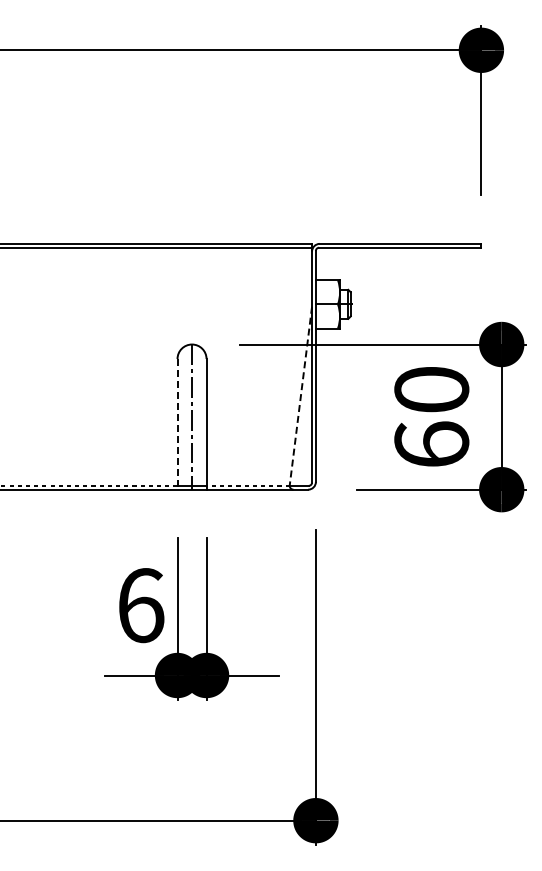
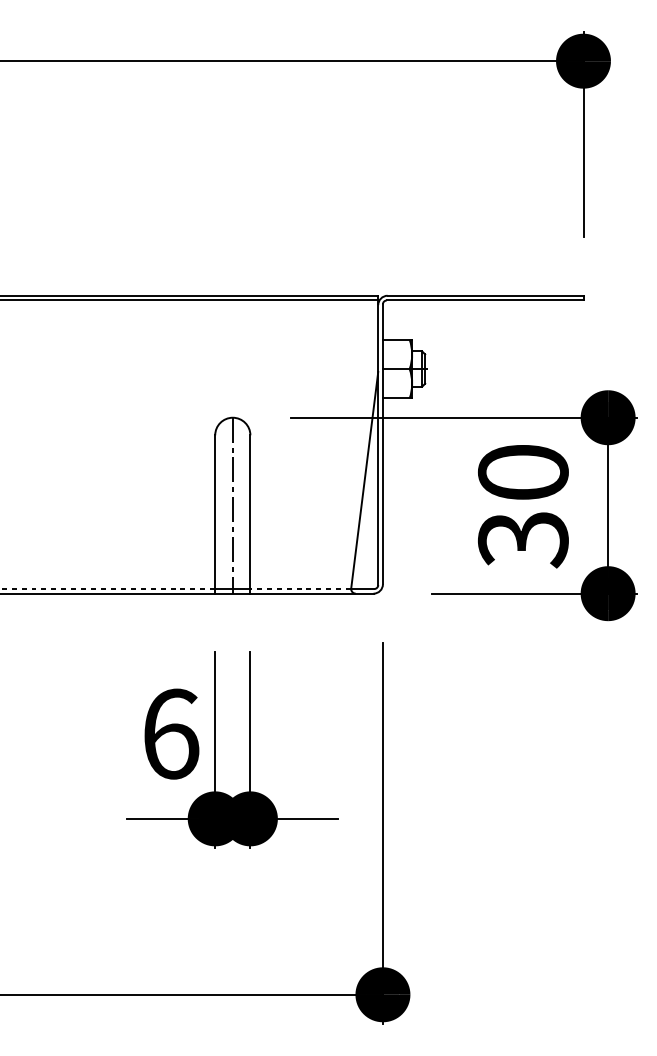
line: (300, 396) -> (364, 480), dashed -> solid
line: (177, 424) -> (215, 514), dashed -> solid
text: (431, 444) -> (523, 538), 60 -> 30

